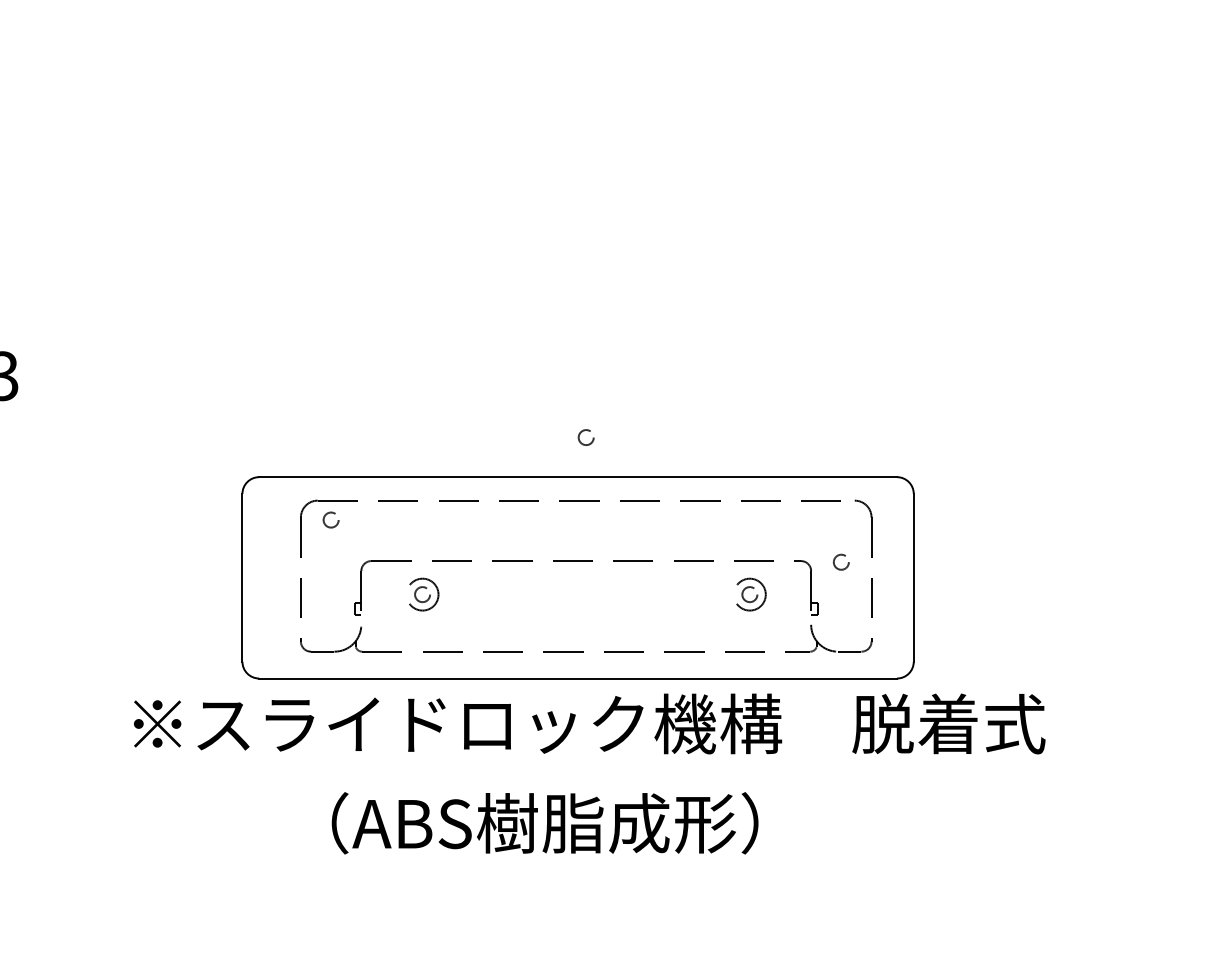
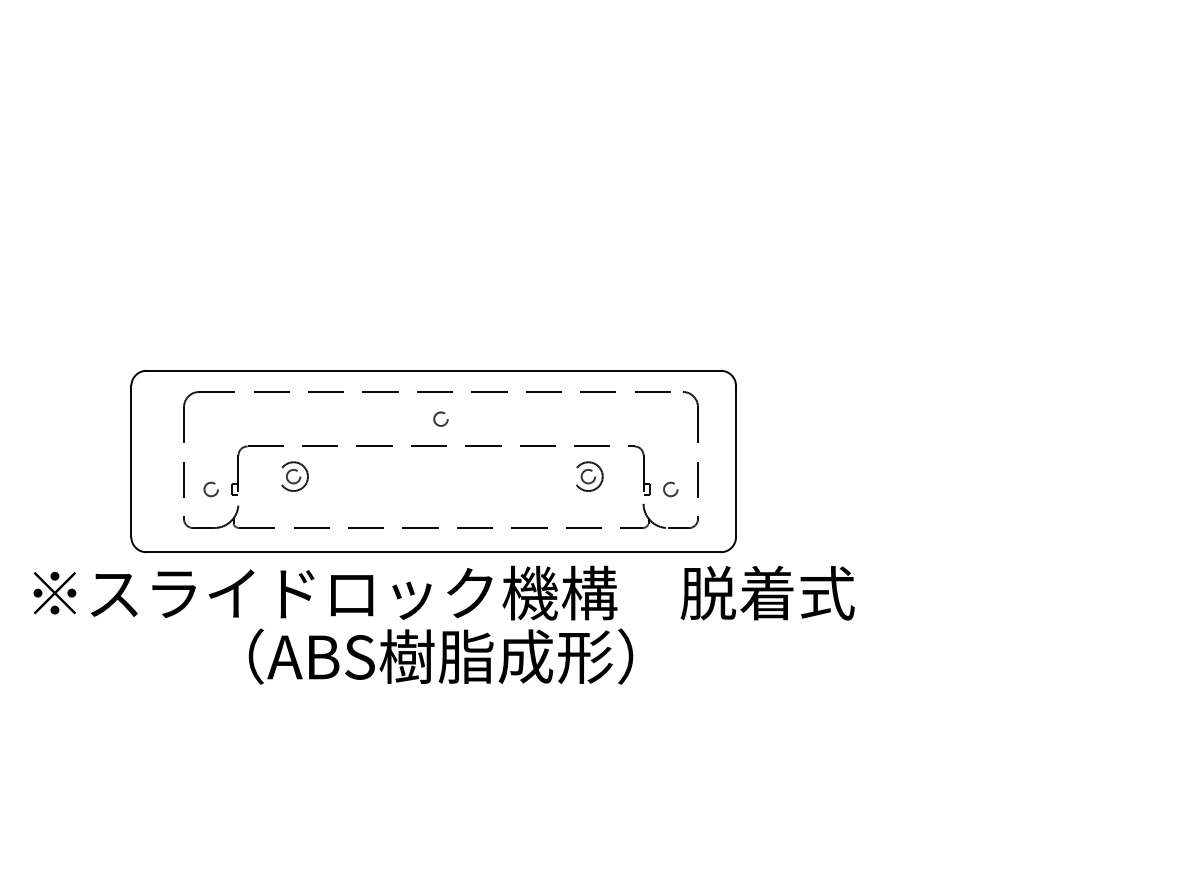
circle: (585, 436) -> (440, 418), moved
circle: (330, 520) -> (210, 489), moved
circle: (841, 562) -> (670, 489), moved
text: (544, 823) -> (440, 656), moved

